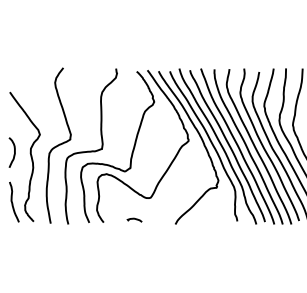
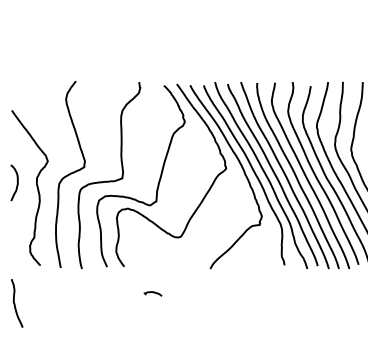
curve: (12, 201) -> (14, 302), moved
curve: (134, 219) -> (152, 293), moved

